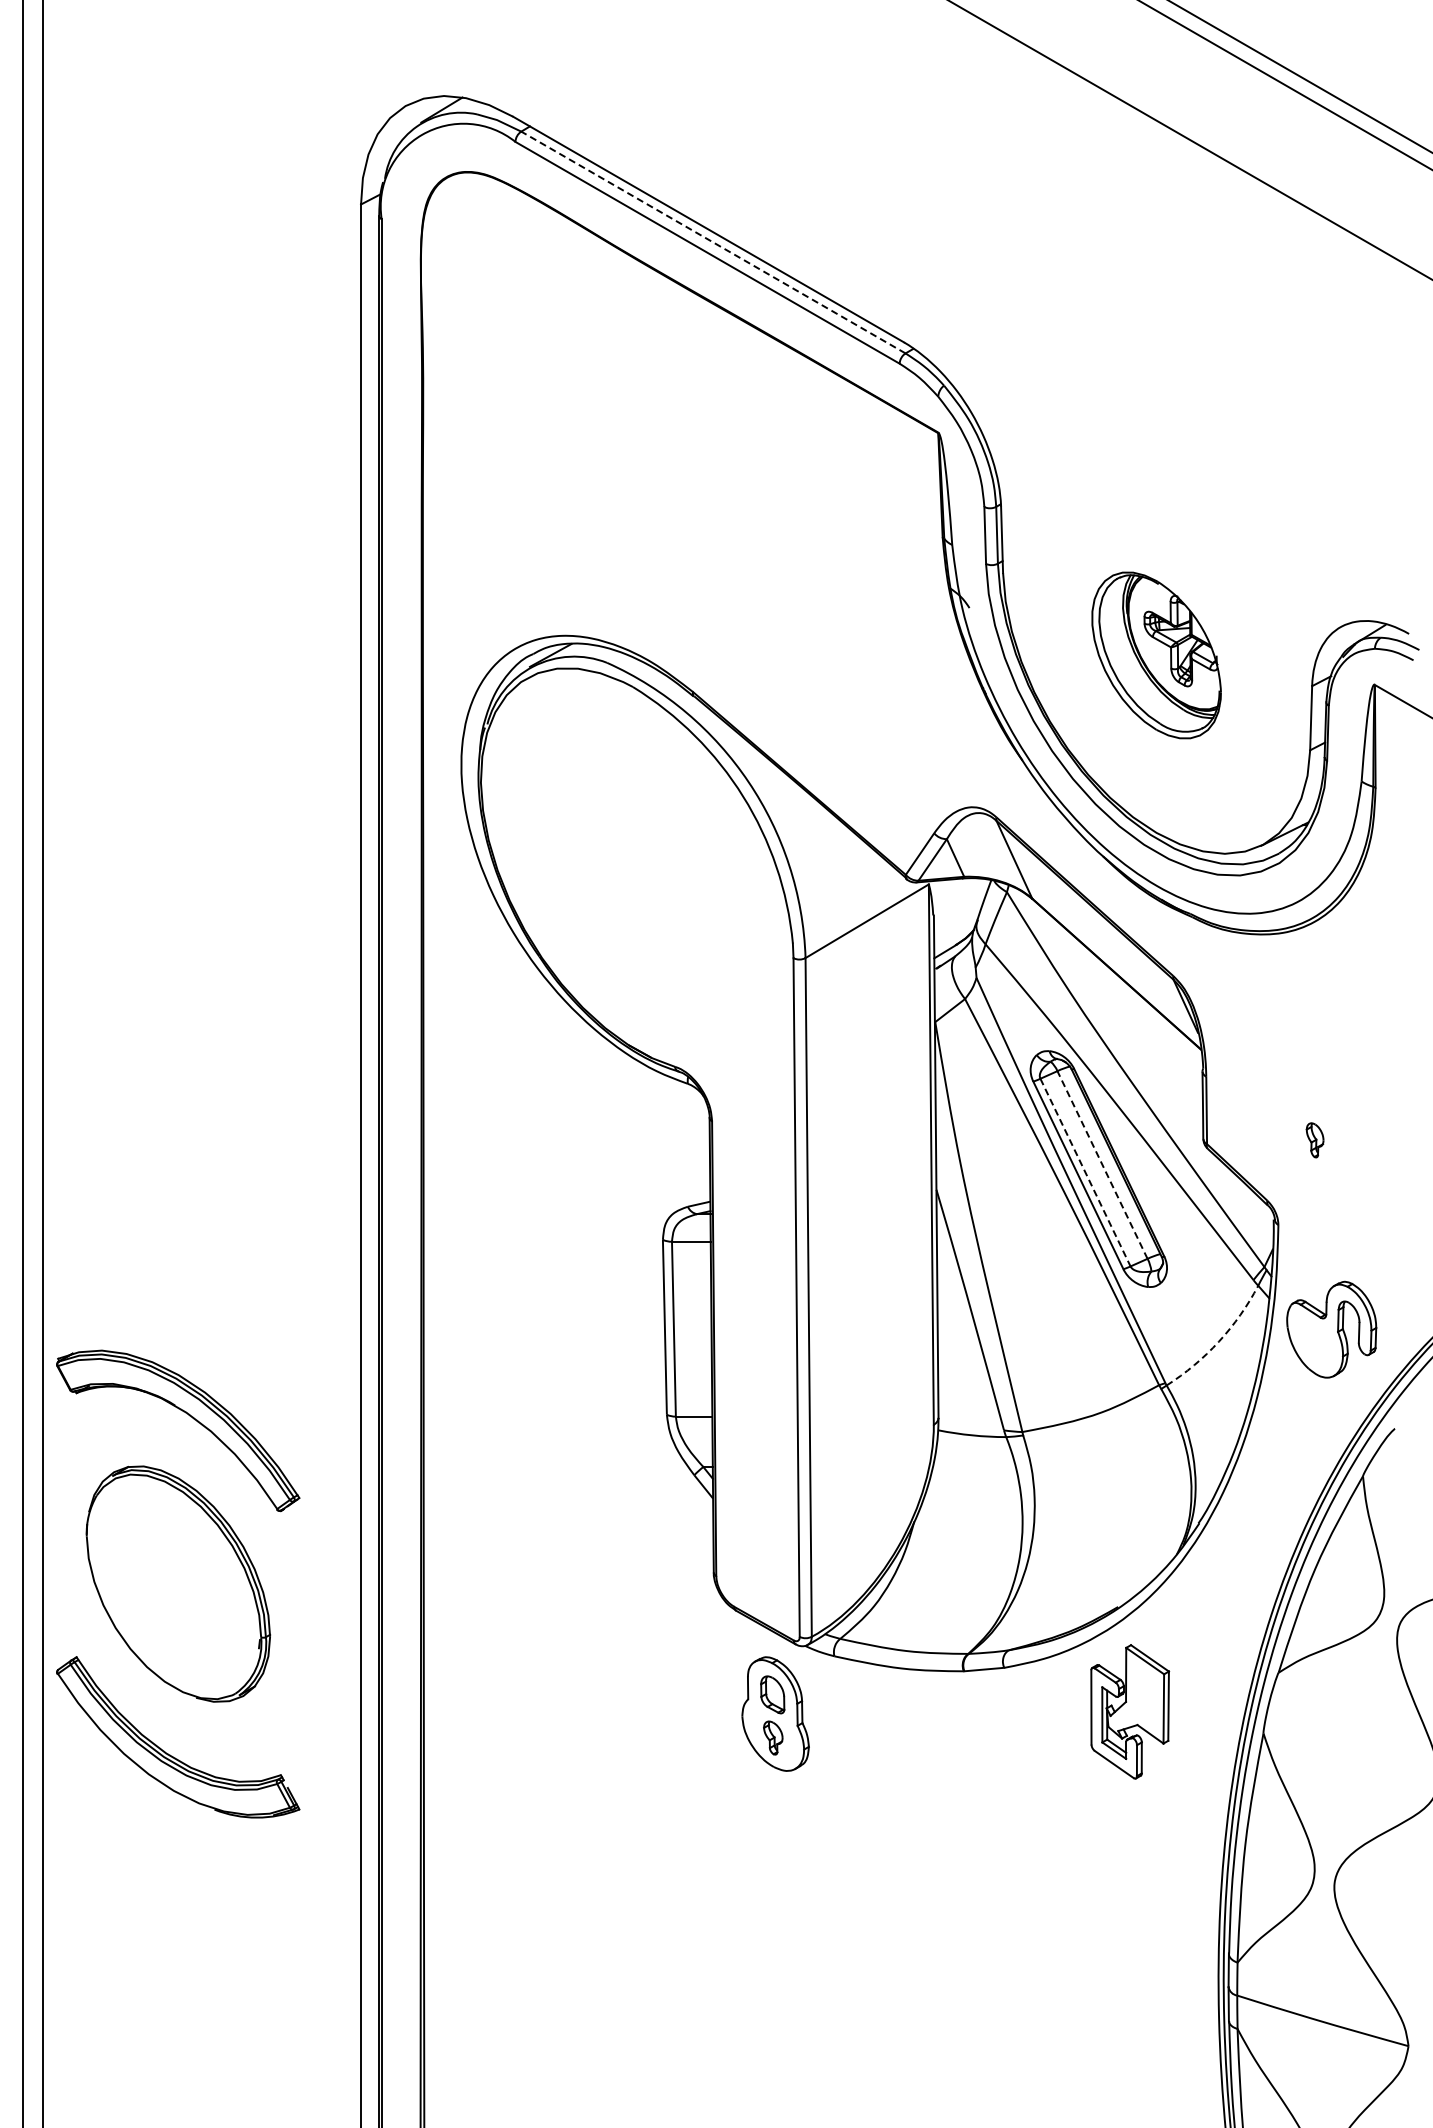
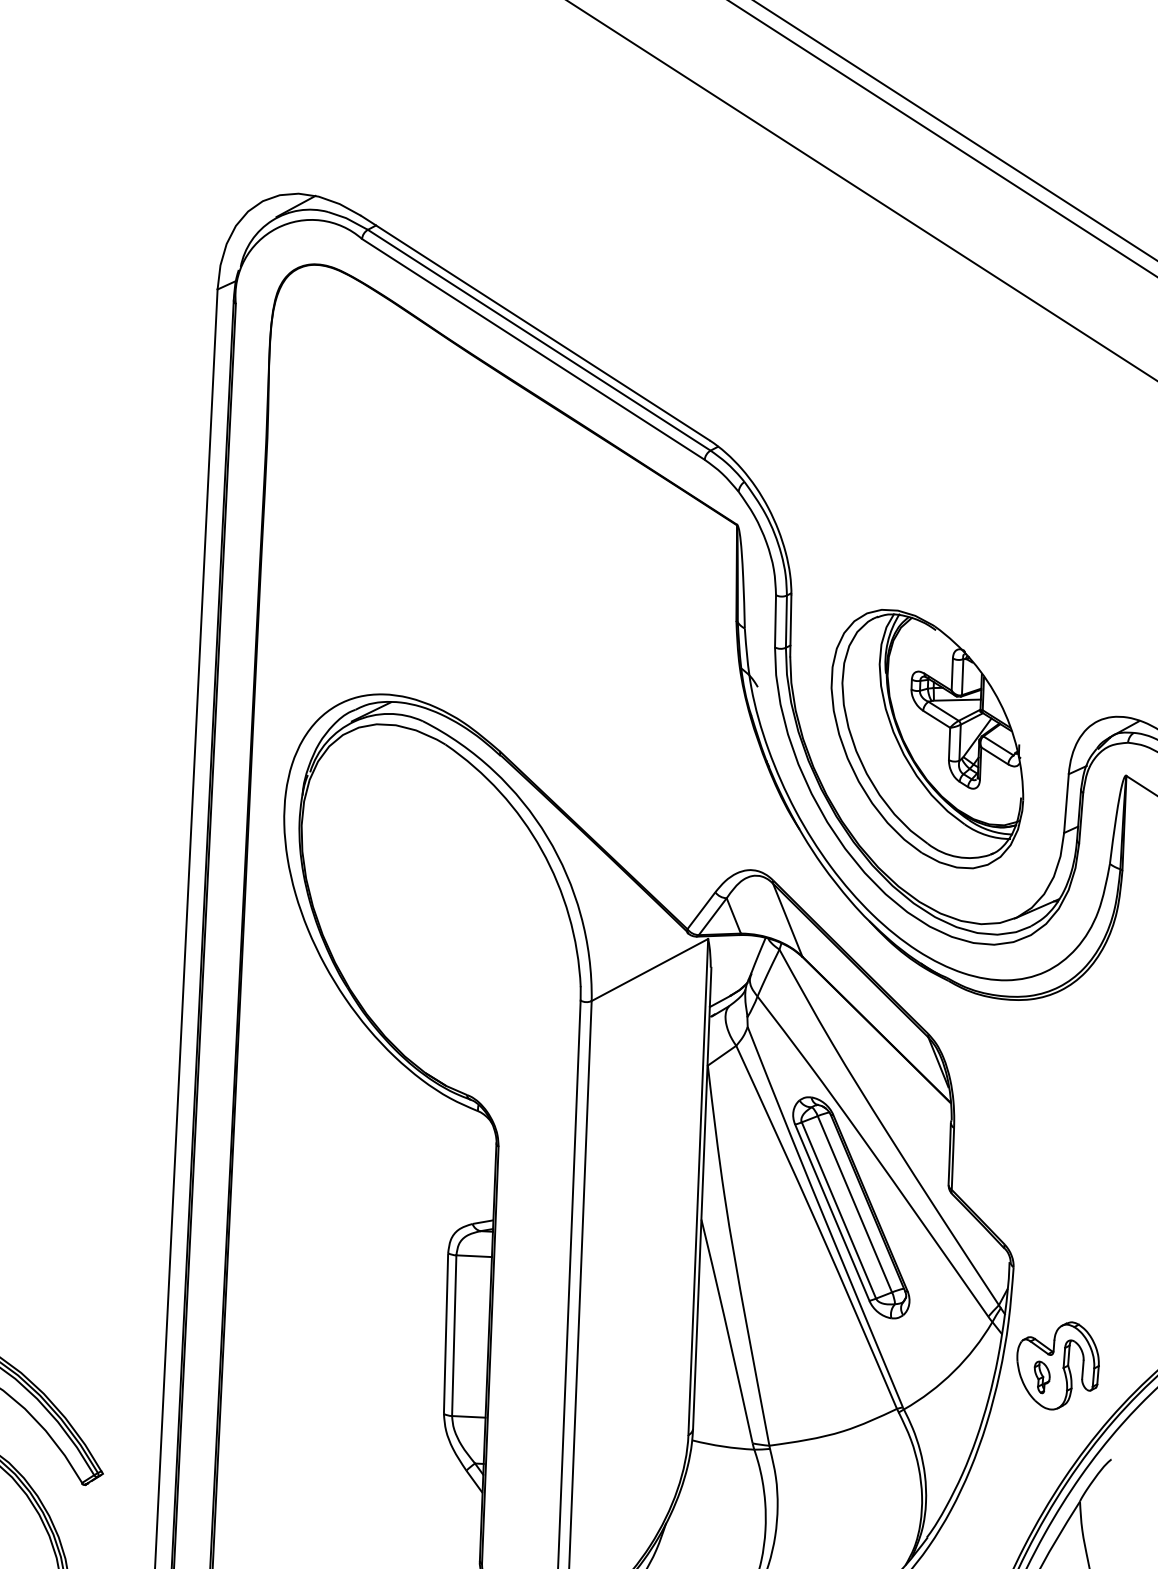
line: (713, 242) -> (539, 340), dashed -> solid
part: (1156, 655) -> (927, 739), size x1.67
part: (1314, 1140) -> (1041, 1377), moved
line: (1102, 1164) -> (854, 1203), dashed -> solid
line: (1085, 1173) -> (838, 1211), dashed -> solid
arc: (1218, 1341) -> (953, 1371), dashed -> solid

